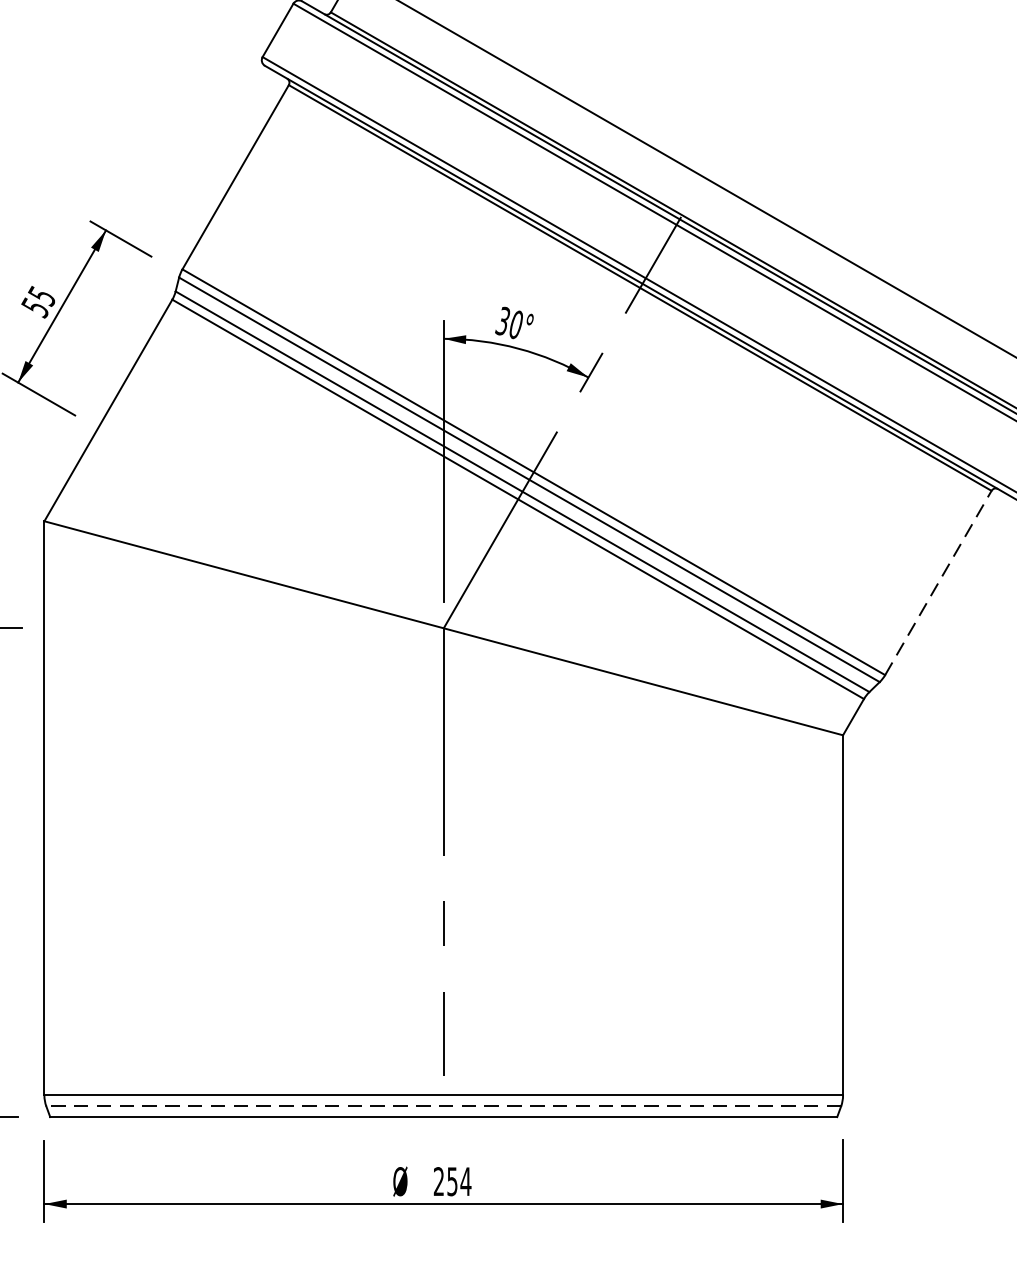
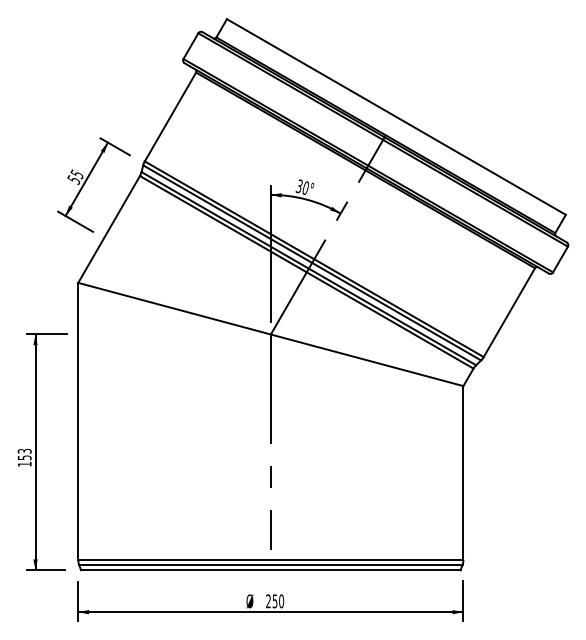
line: (938, 582) -> (509, 312), dashed -> solid
line: (443, 1107) -> (270, 565), dashed -> solid
text: (465, 1181) -> (281, 601), 254 -> 250

